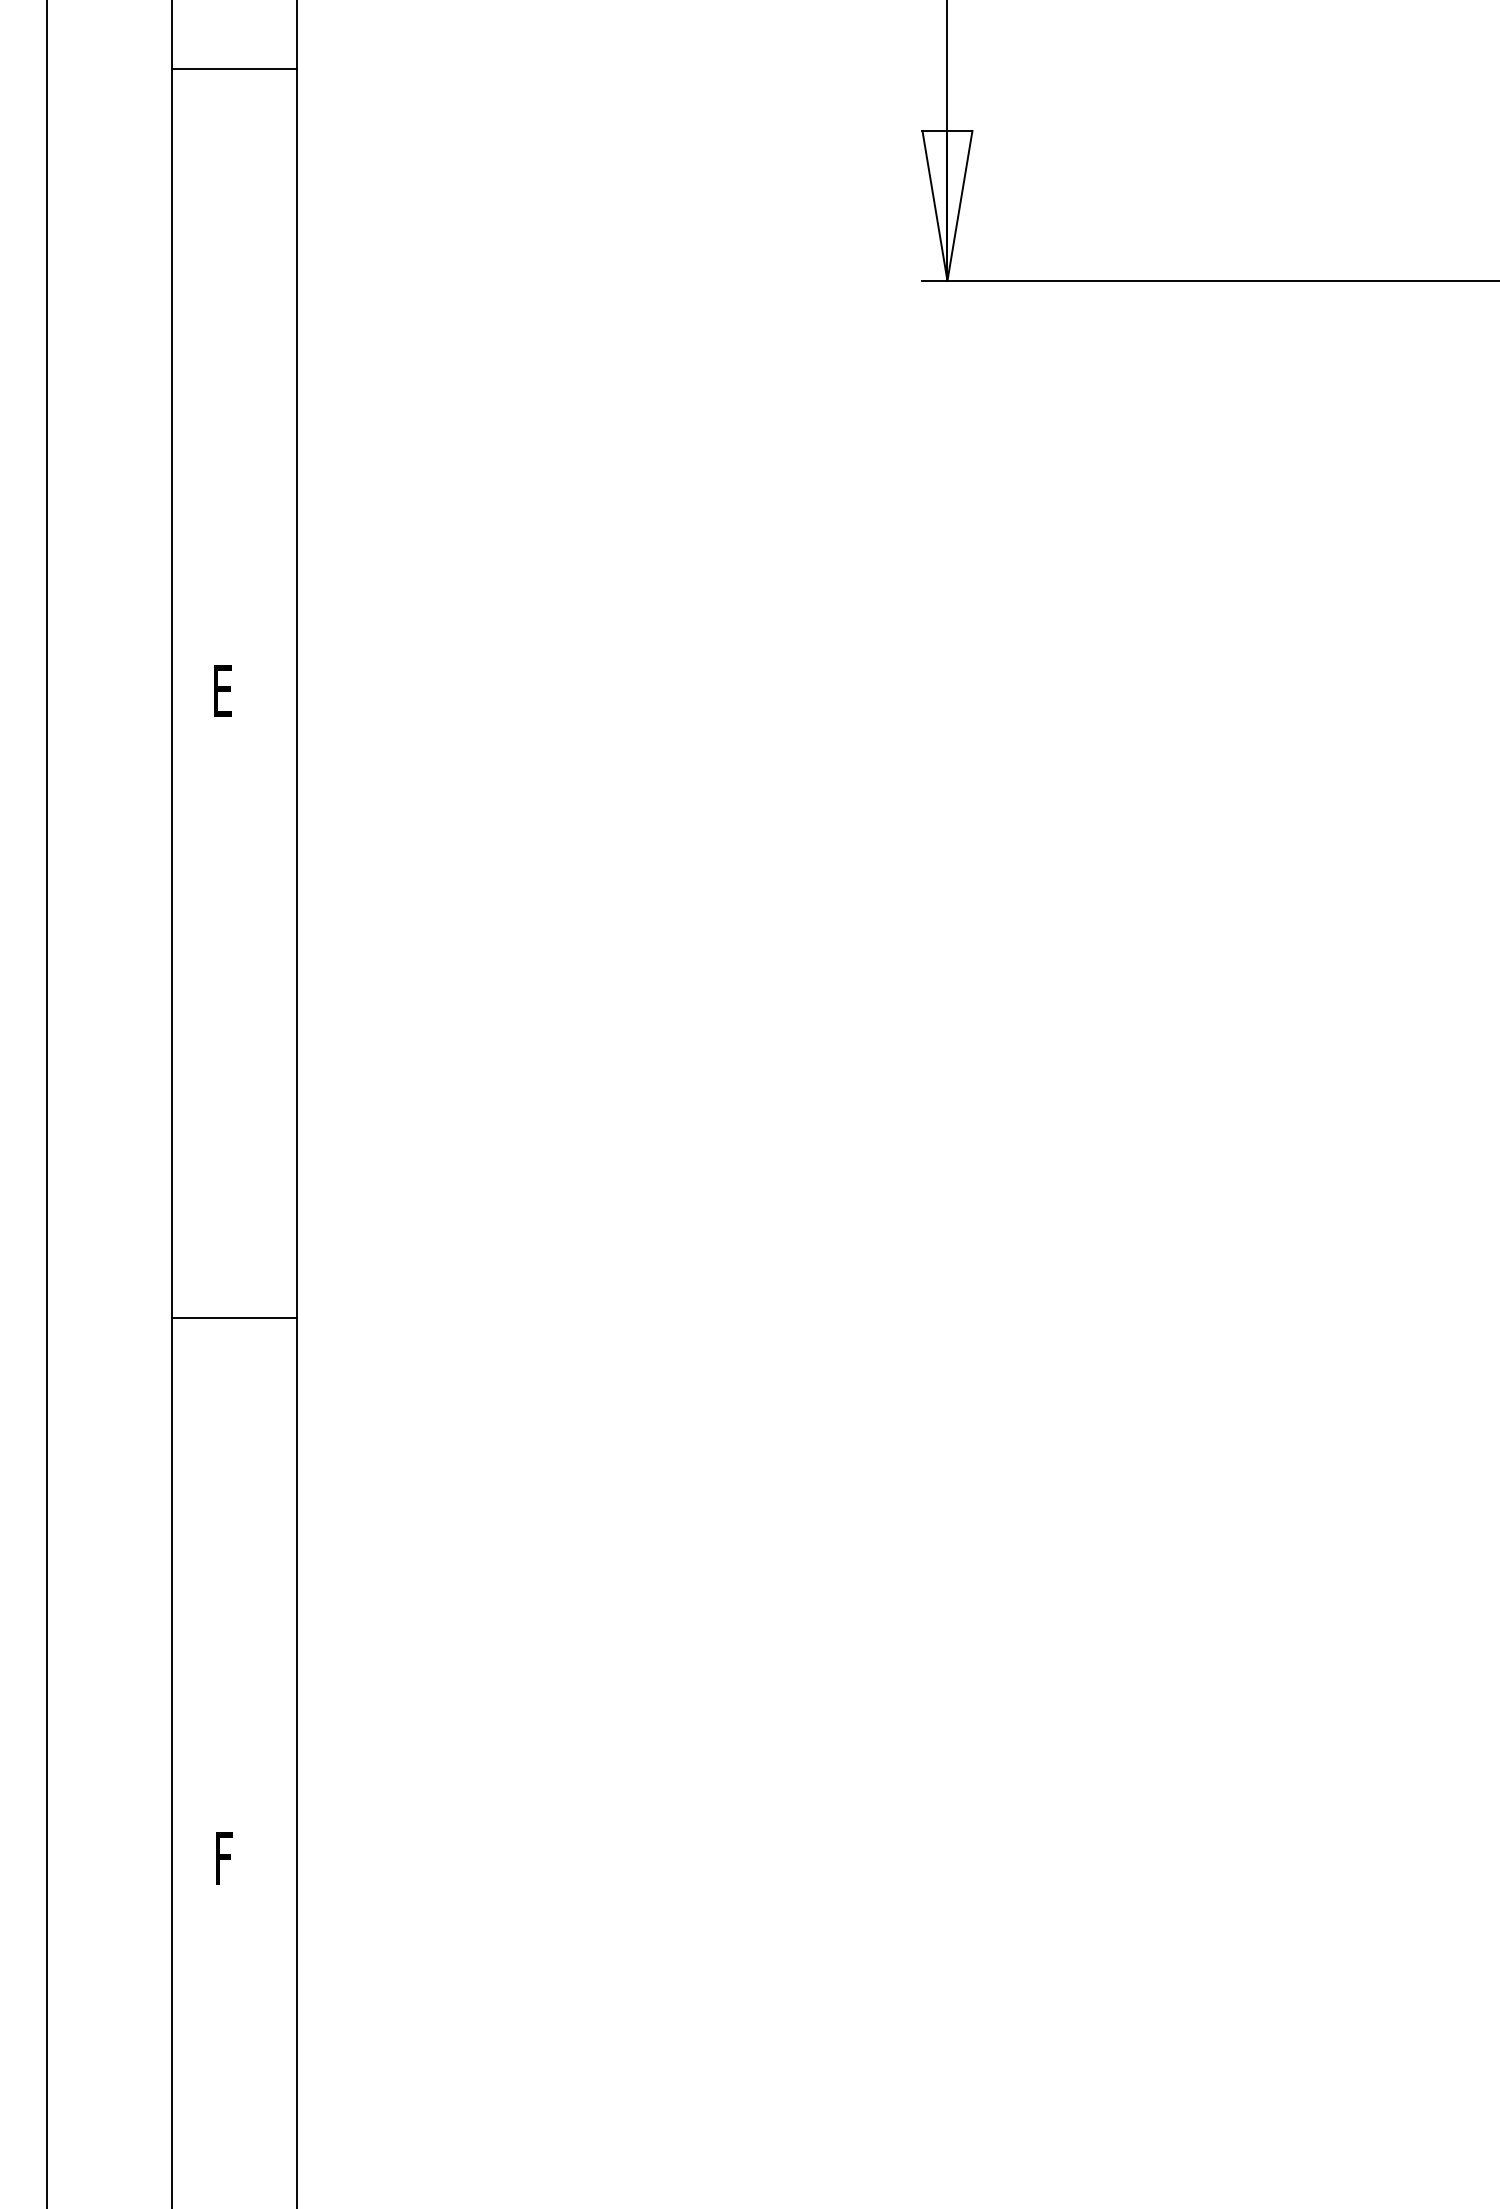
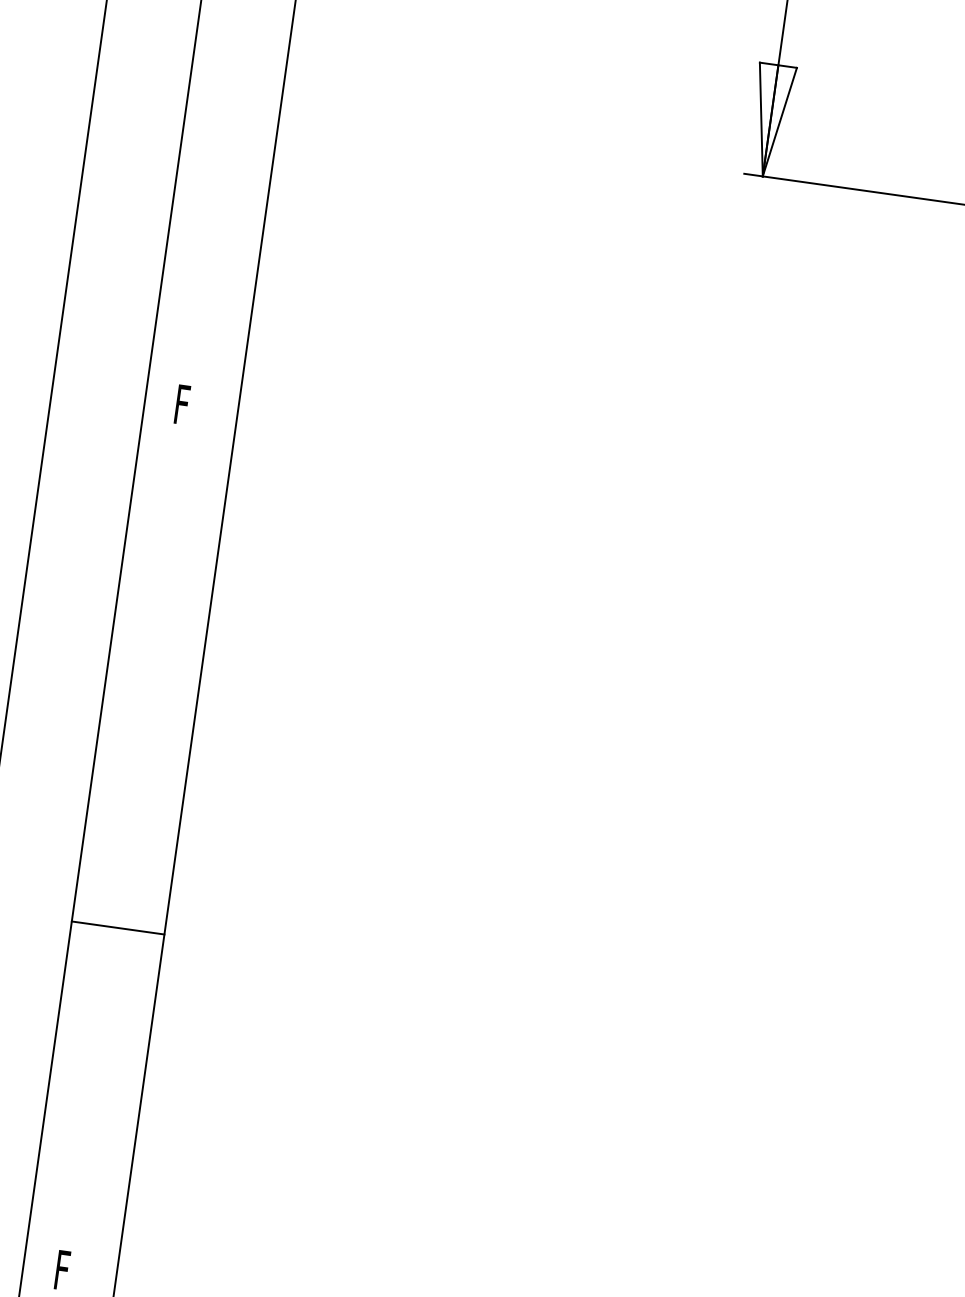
text: (224, 690) -> (184, 404), E -> F
line: (233, 1318) -> (117, 928), moved

